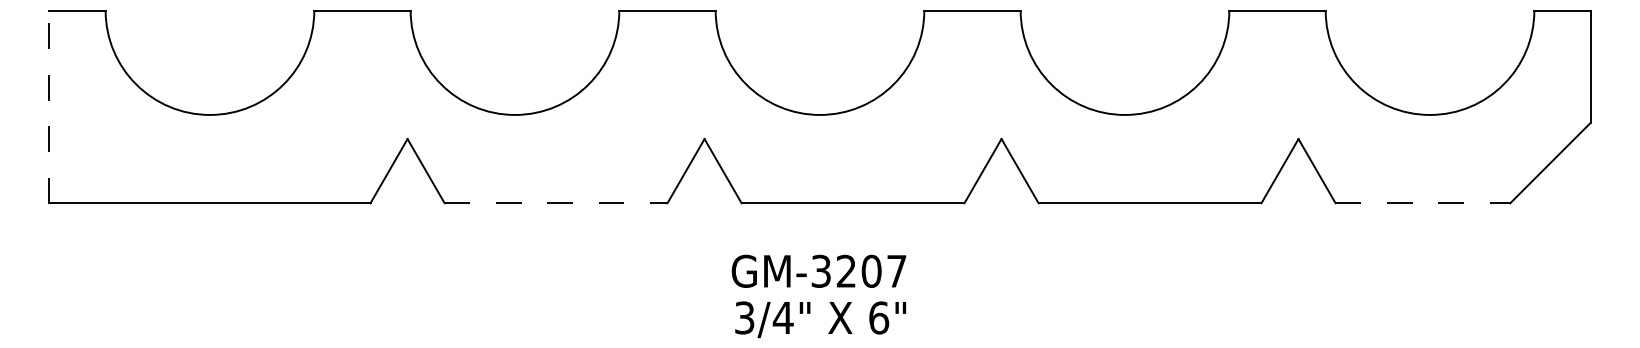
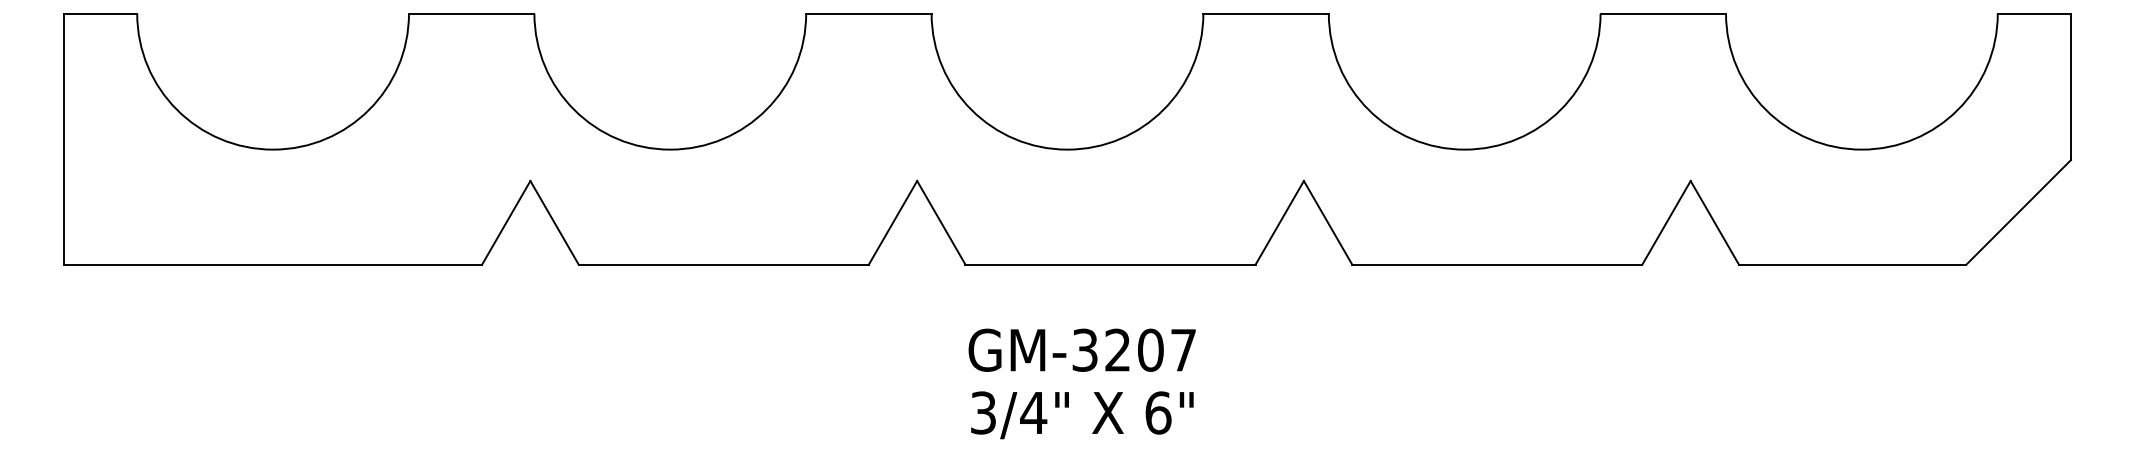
line: (49, 106) -> (64, 138), dashed -> solid
line: (556, 203) -> (724, 264), dashed -> solid
line: (1422, 203) -> (1852, 264), dashed -> solid
text: (818, 270) -> (1081, 349), moved
text: (820, 319) -> (1082, 415), moved

